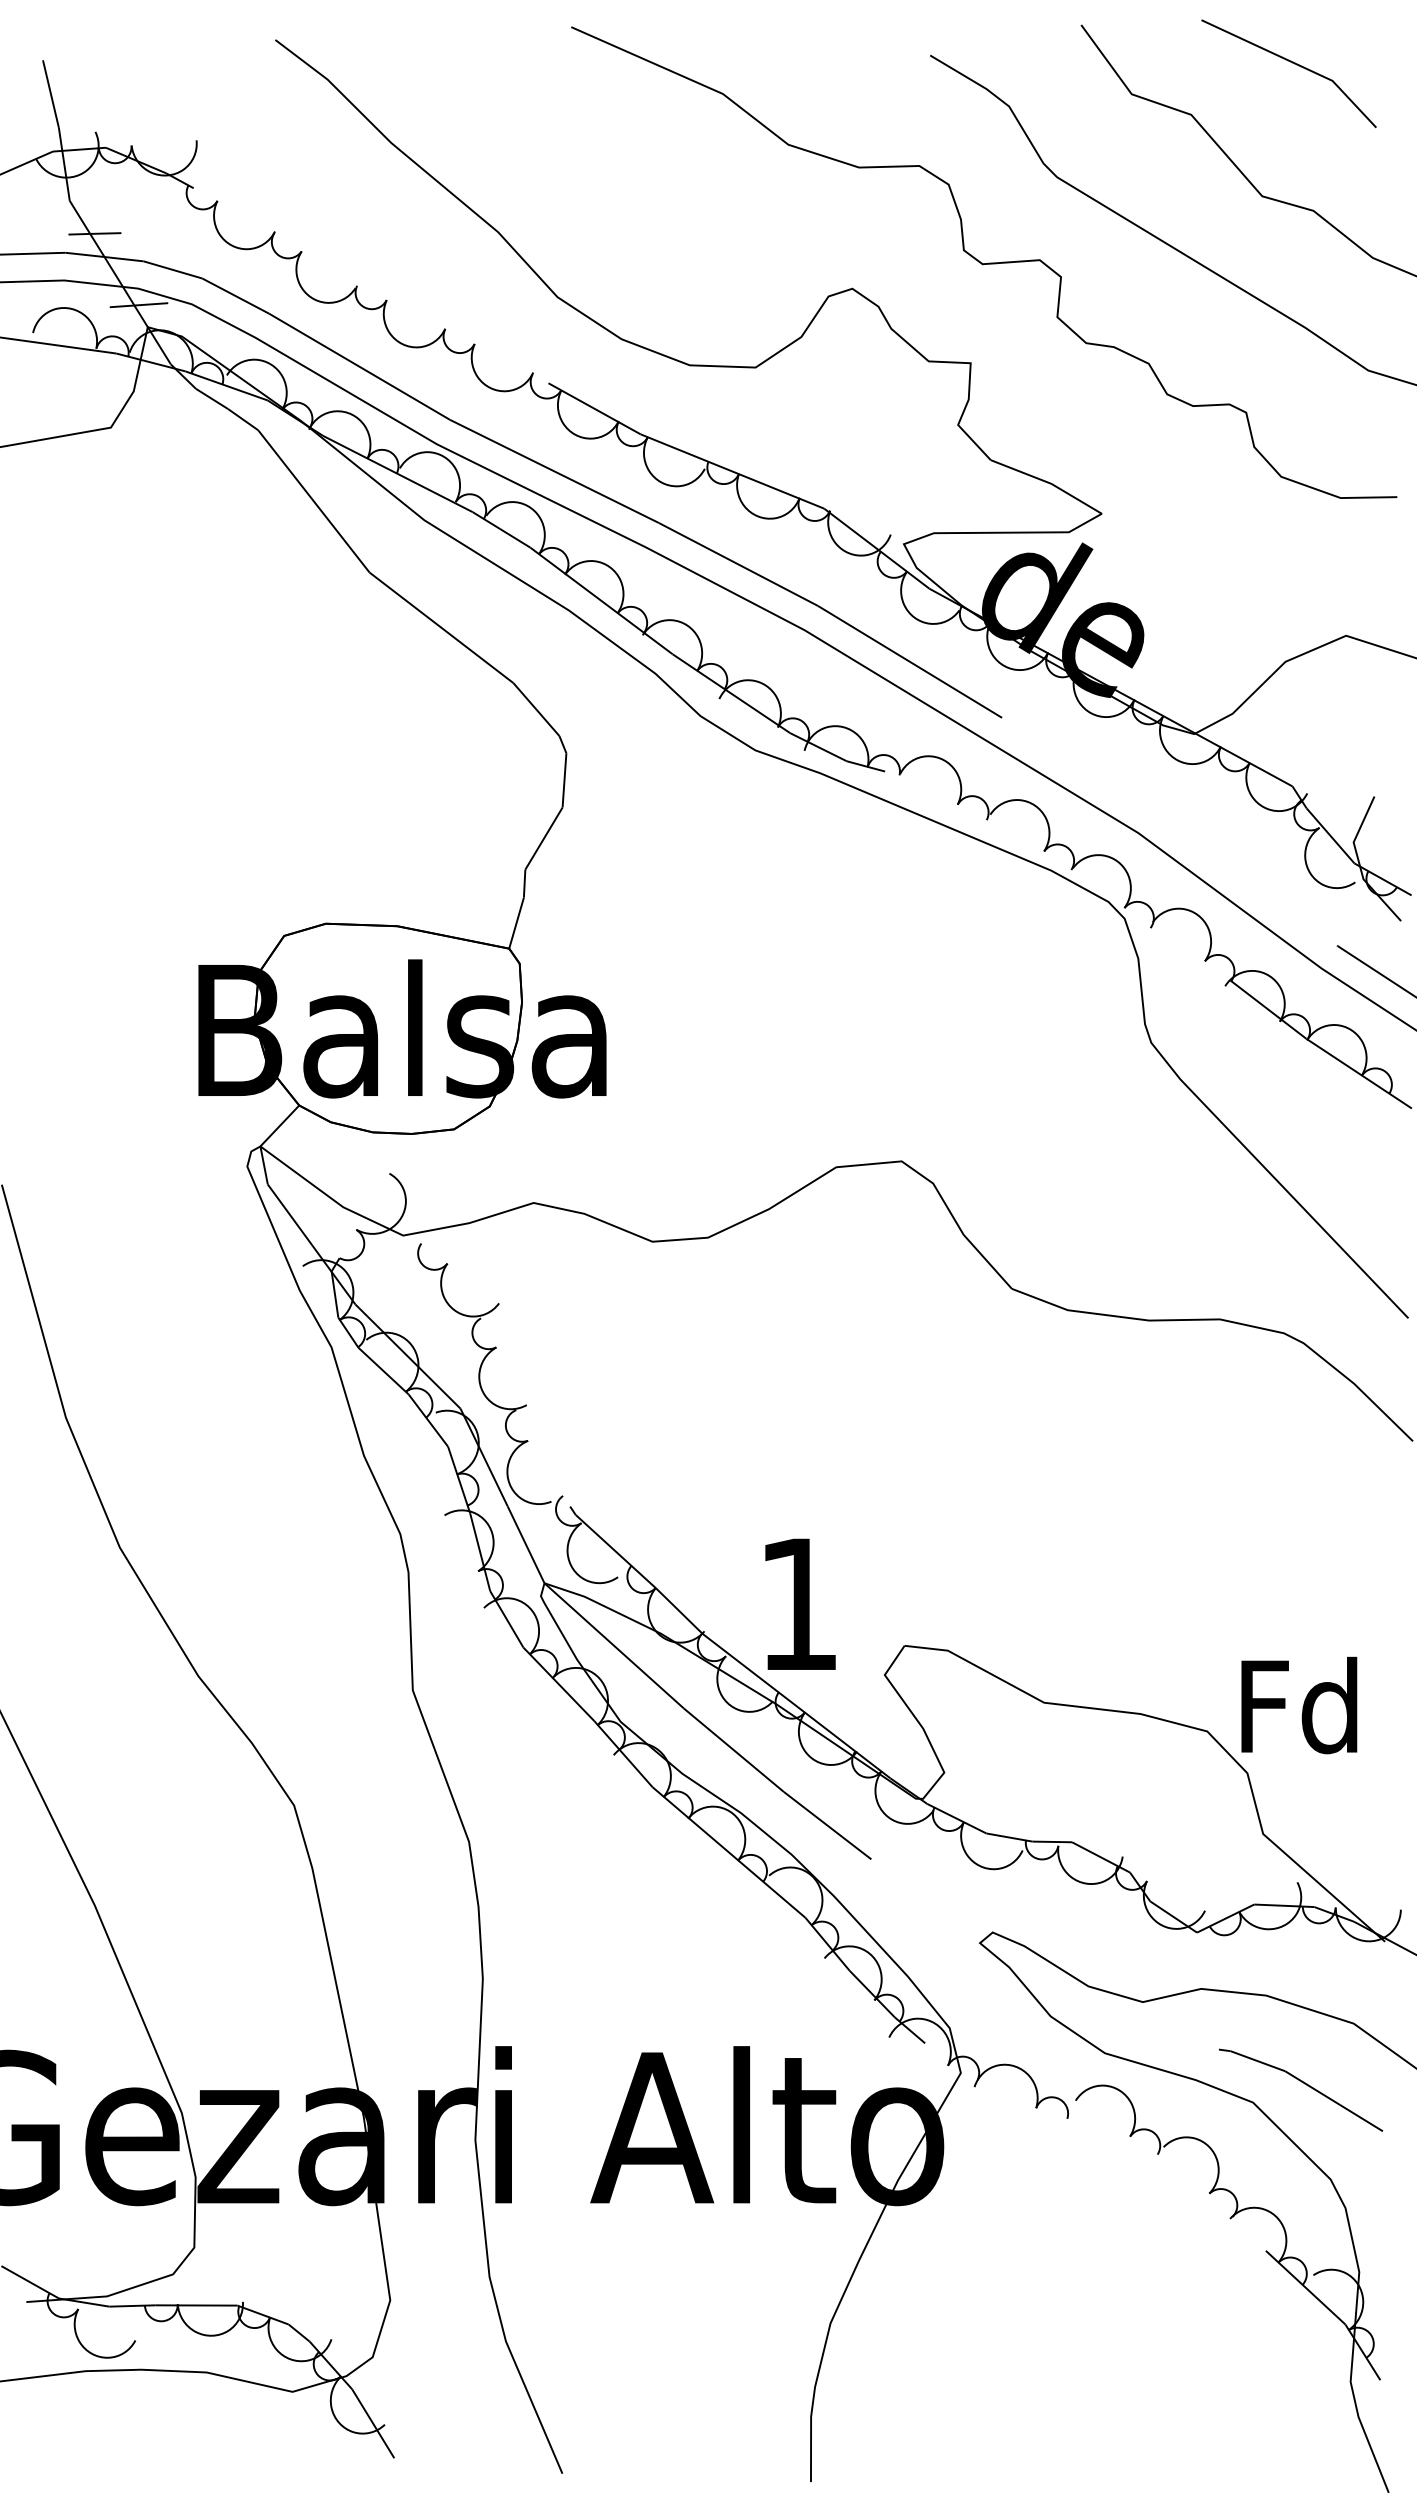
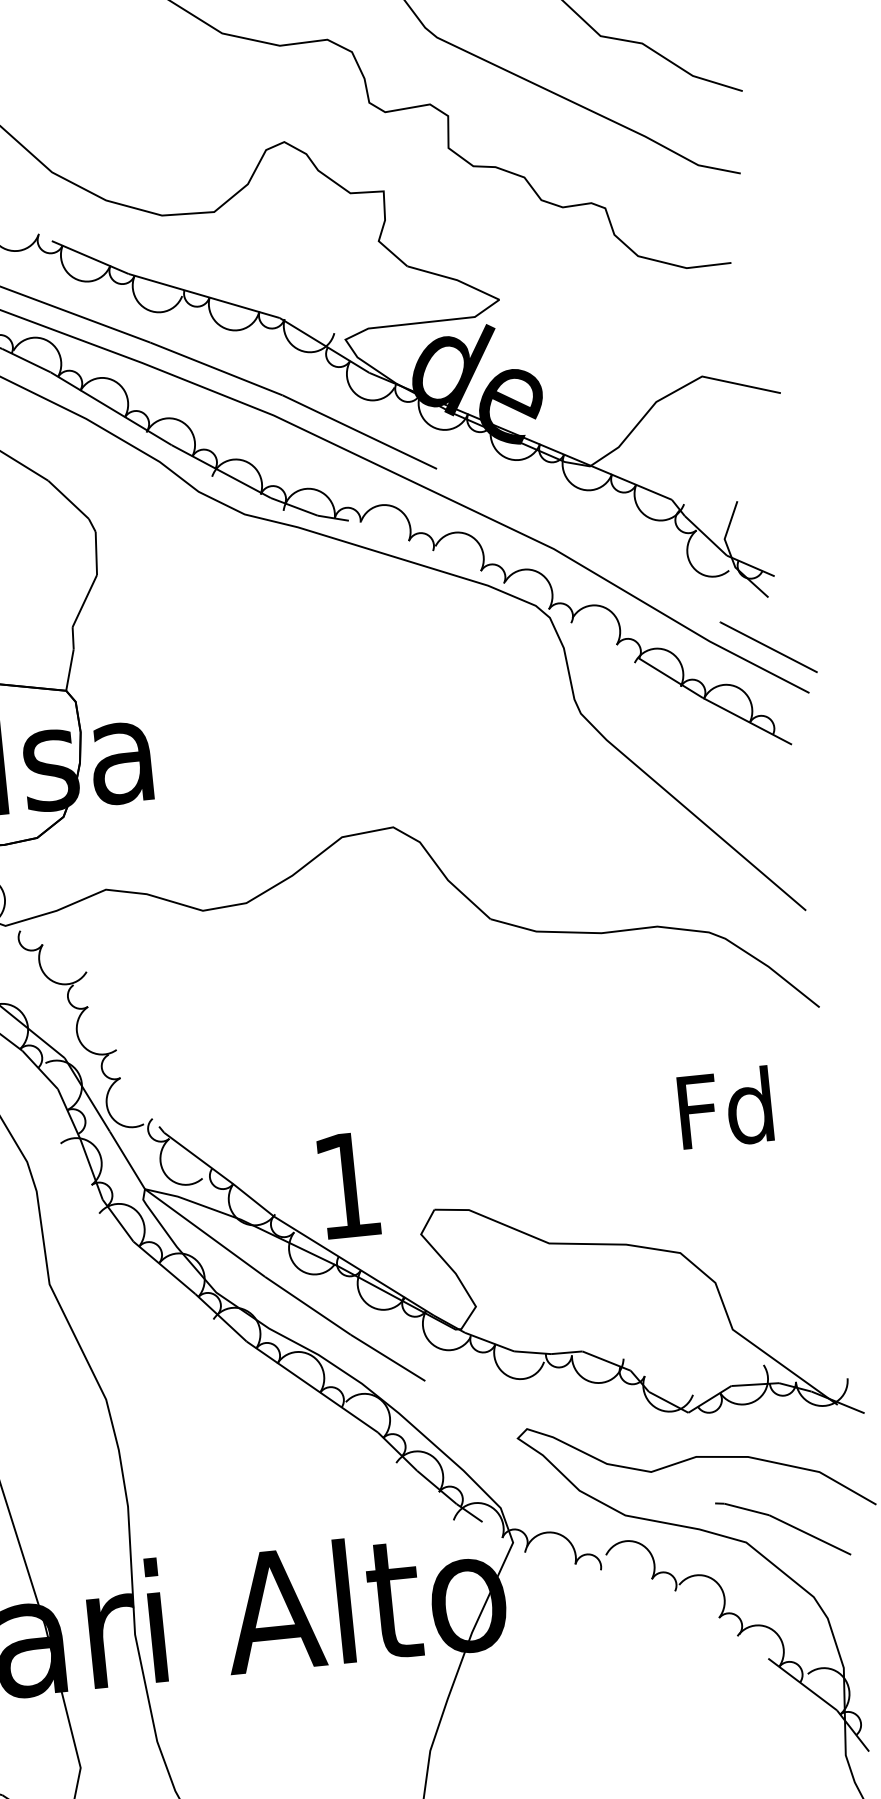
text: (1299, 1705) -> (725, 1108), moved

